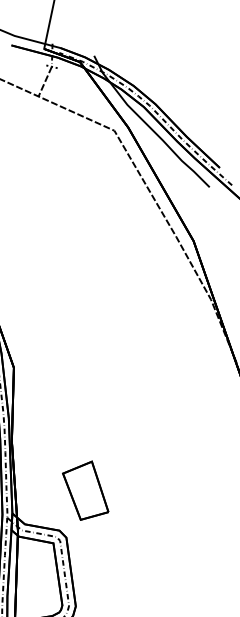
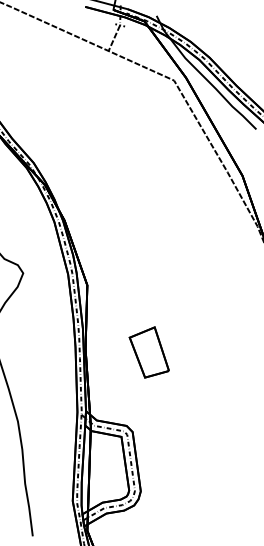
part: (84, 490) -> (148, 352), moved

